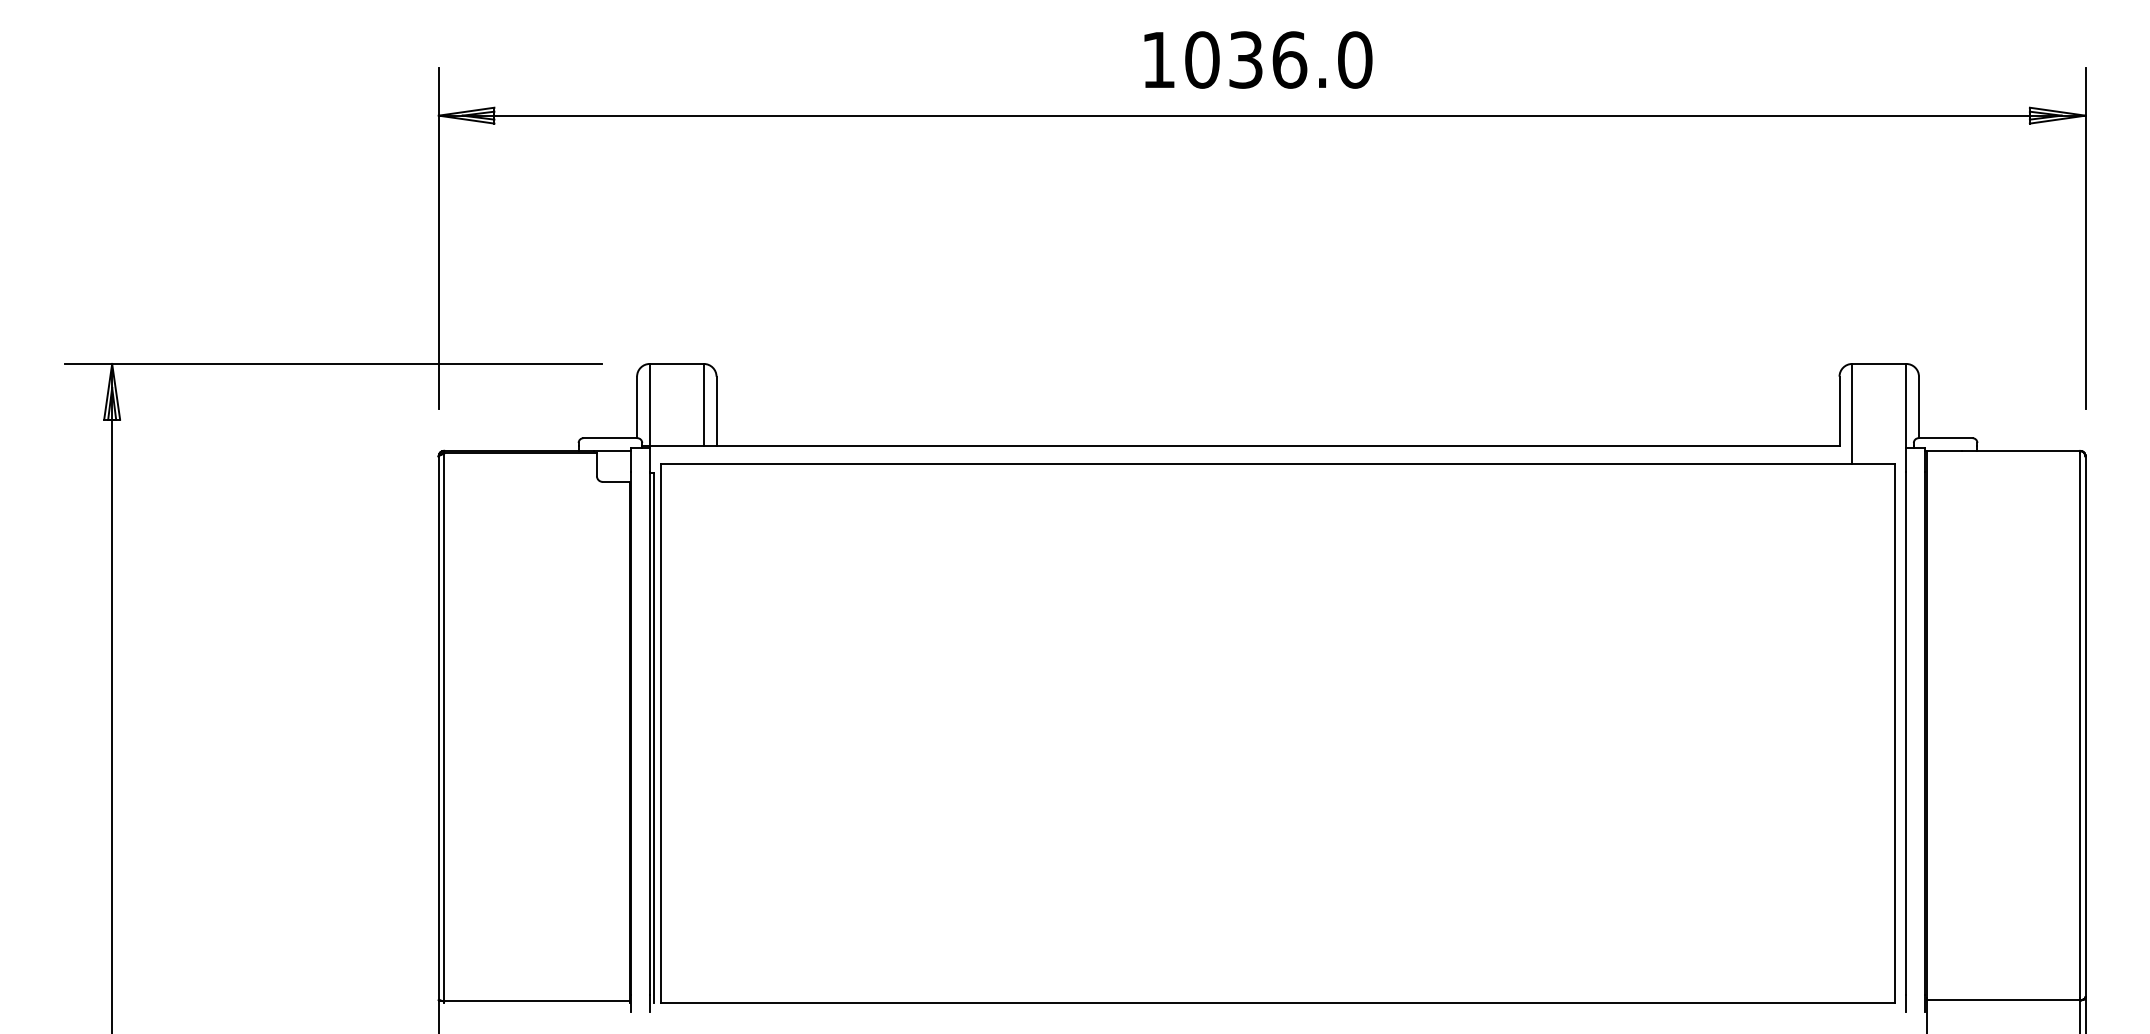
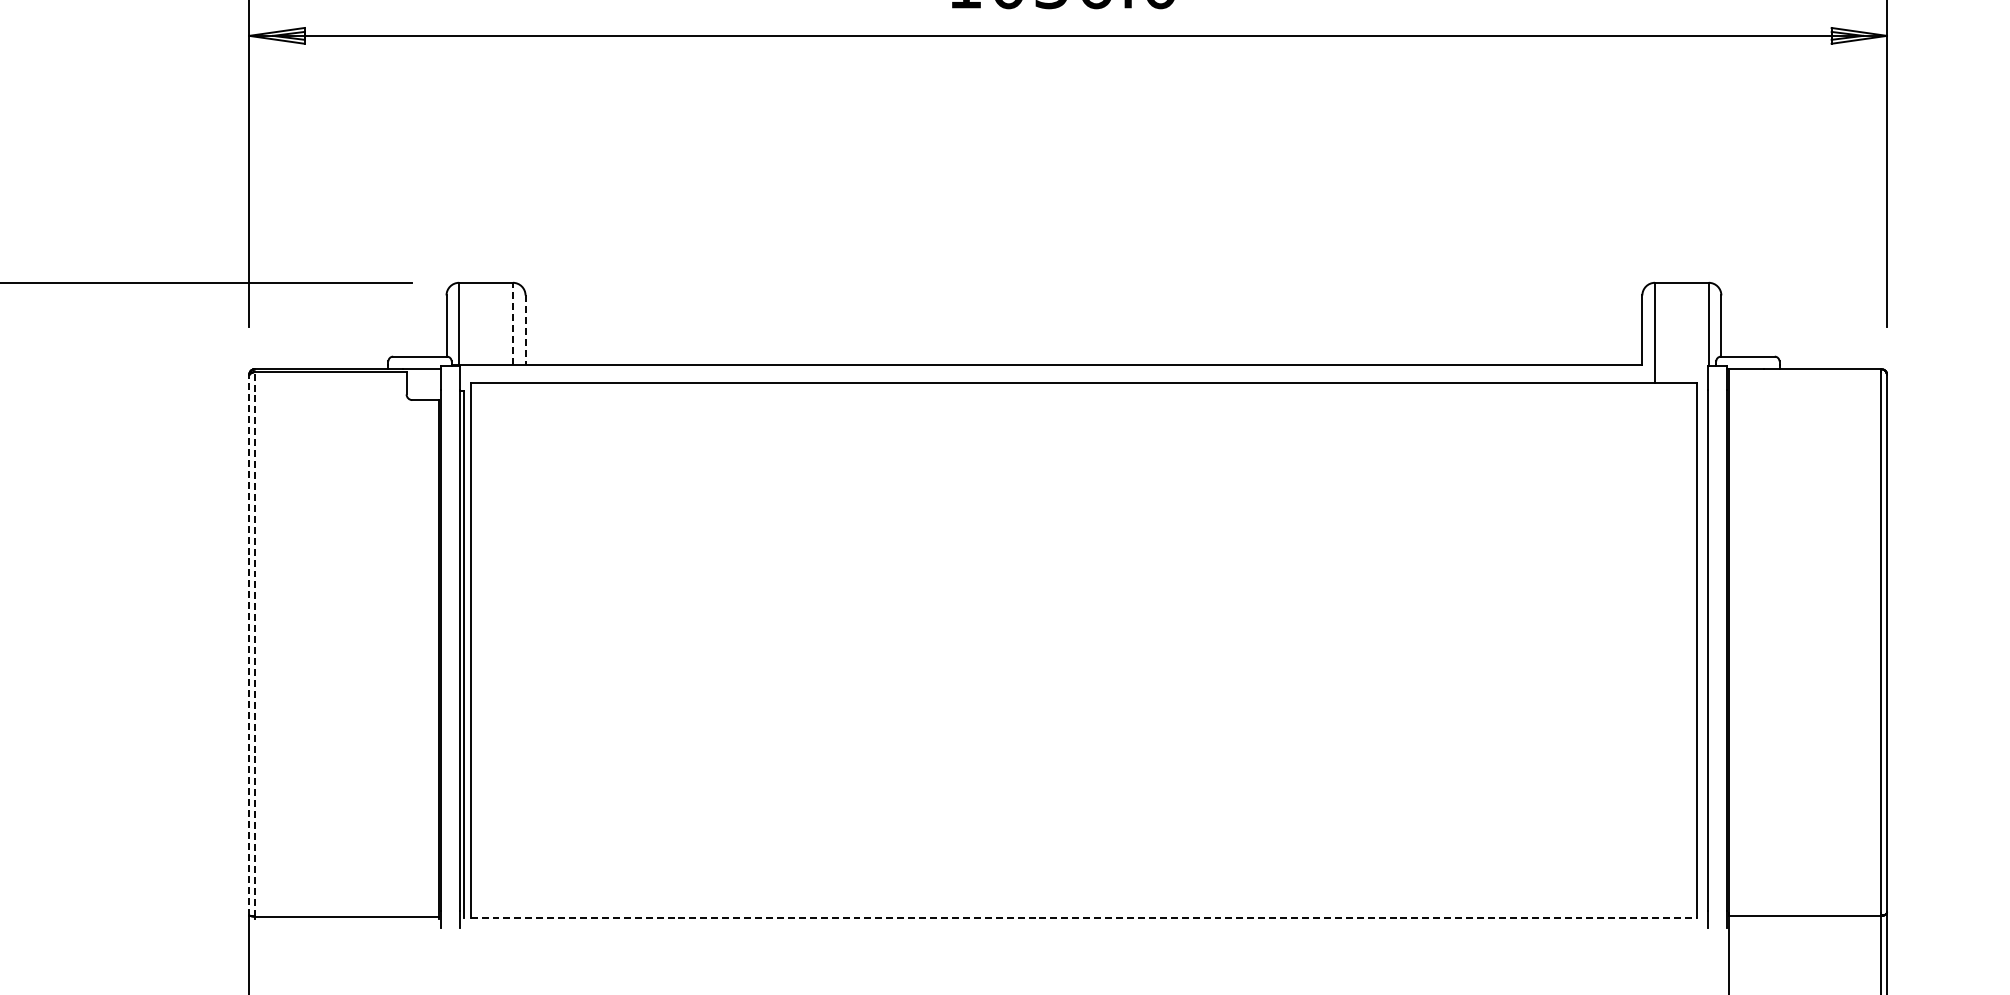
line: (703, 404) -> (512, 323), solid -> dashed
line: (716, 411) -> (525, 330), solid -> dashed
line: (444, 727) -> (255, 644), solid -> dashed
line: (438, 728) -> (249, 645), solid -> dashed
line: (1278, 1002) -> (1084, 917), solid -> dashed

